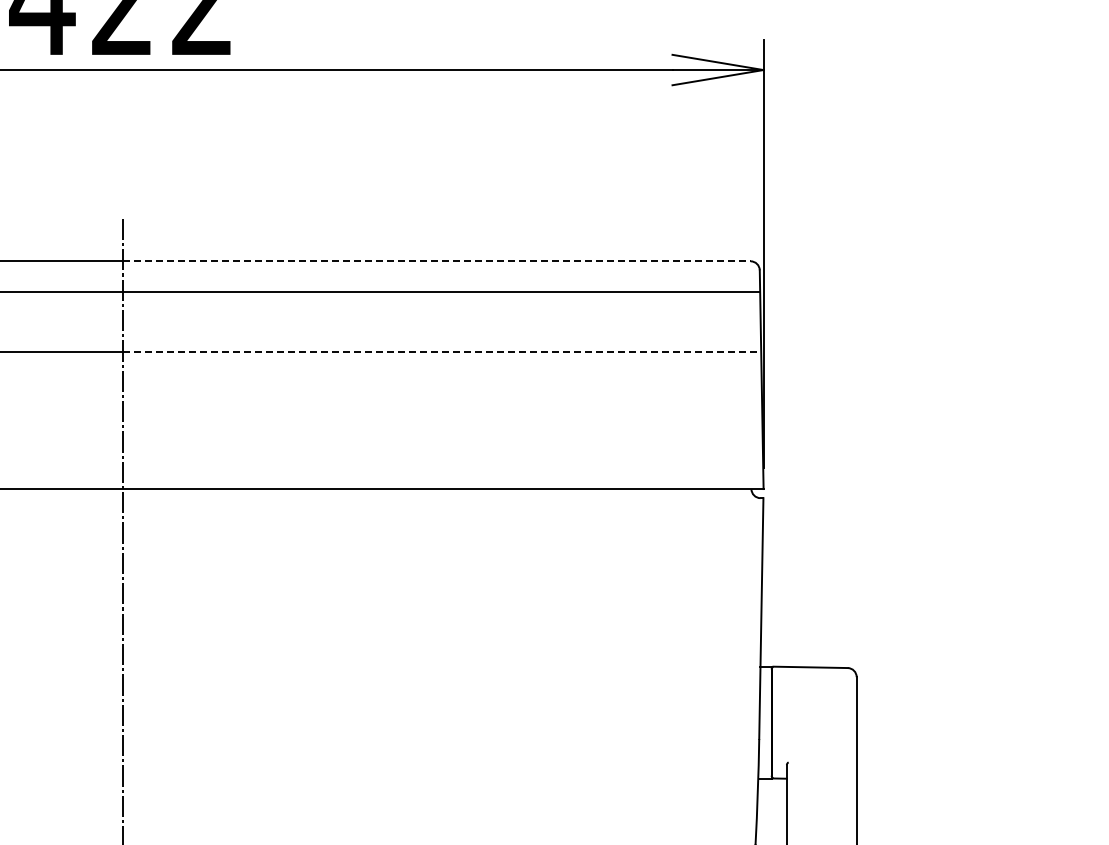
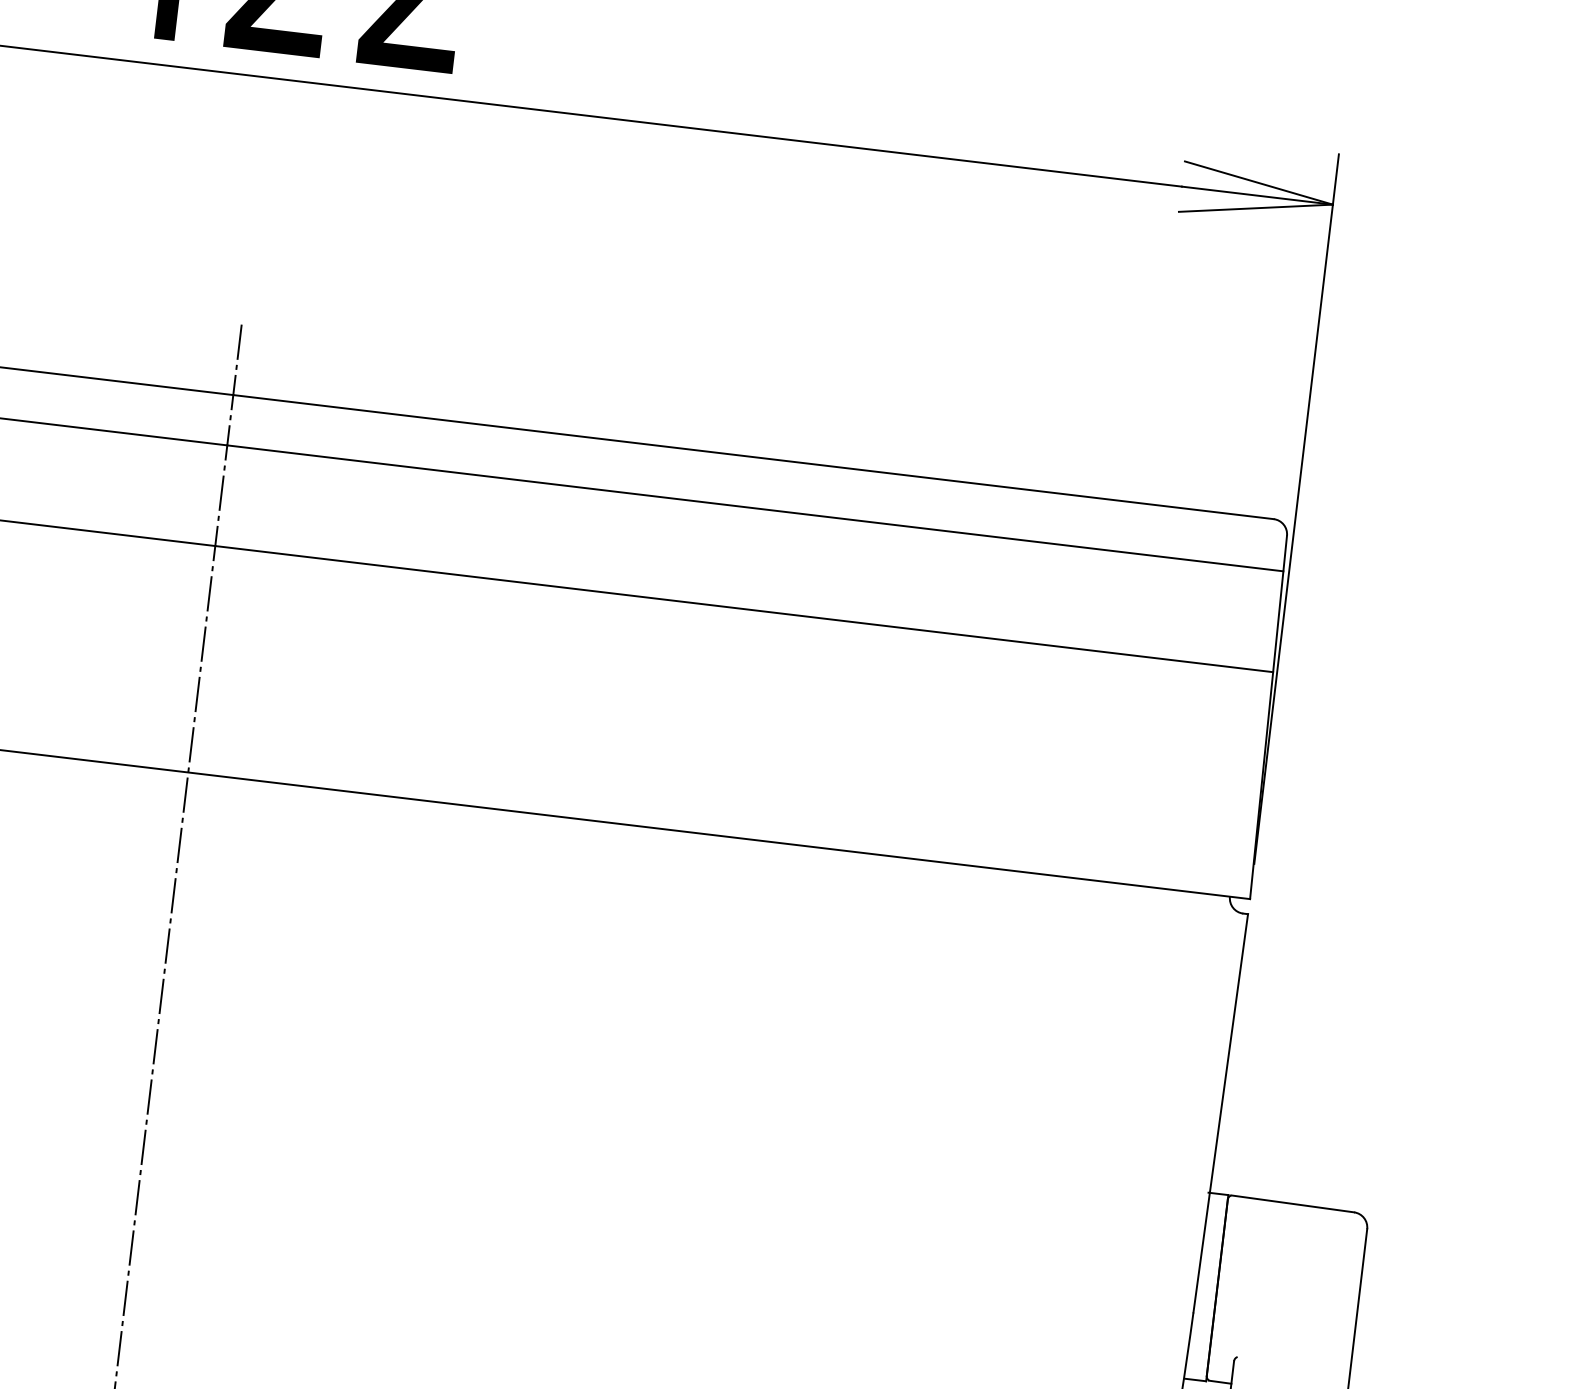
line: (436, 261) -> (752, 457), dashed -> solid
line: (442, 352) -> (744, 609), dashed -> solid

